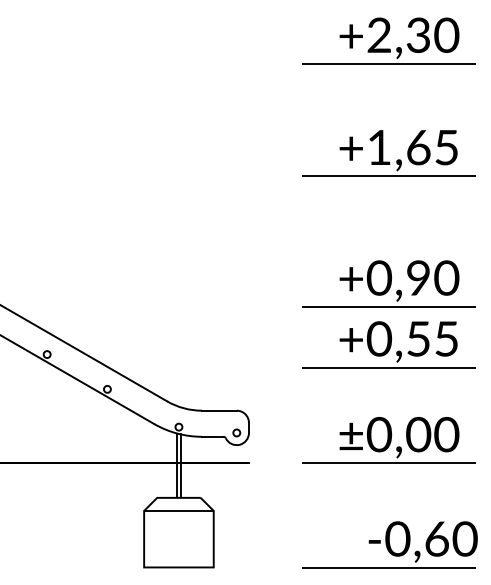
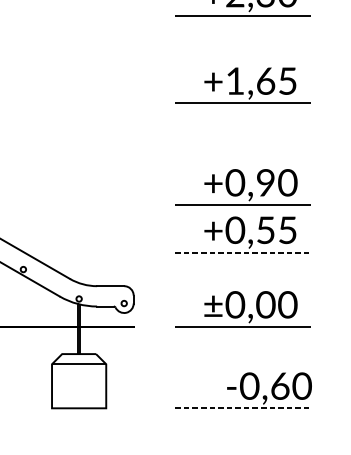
line: (389, 367) -> (243, 252), solid -> dashed
line: (389, 567) -> (243, 408), solid -> dashed

